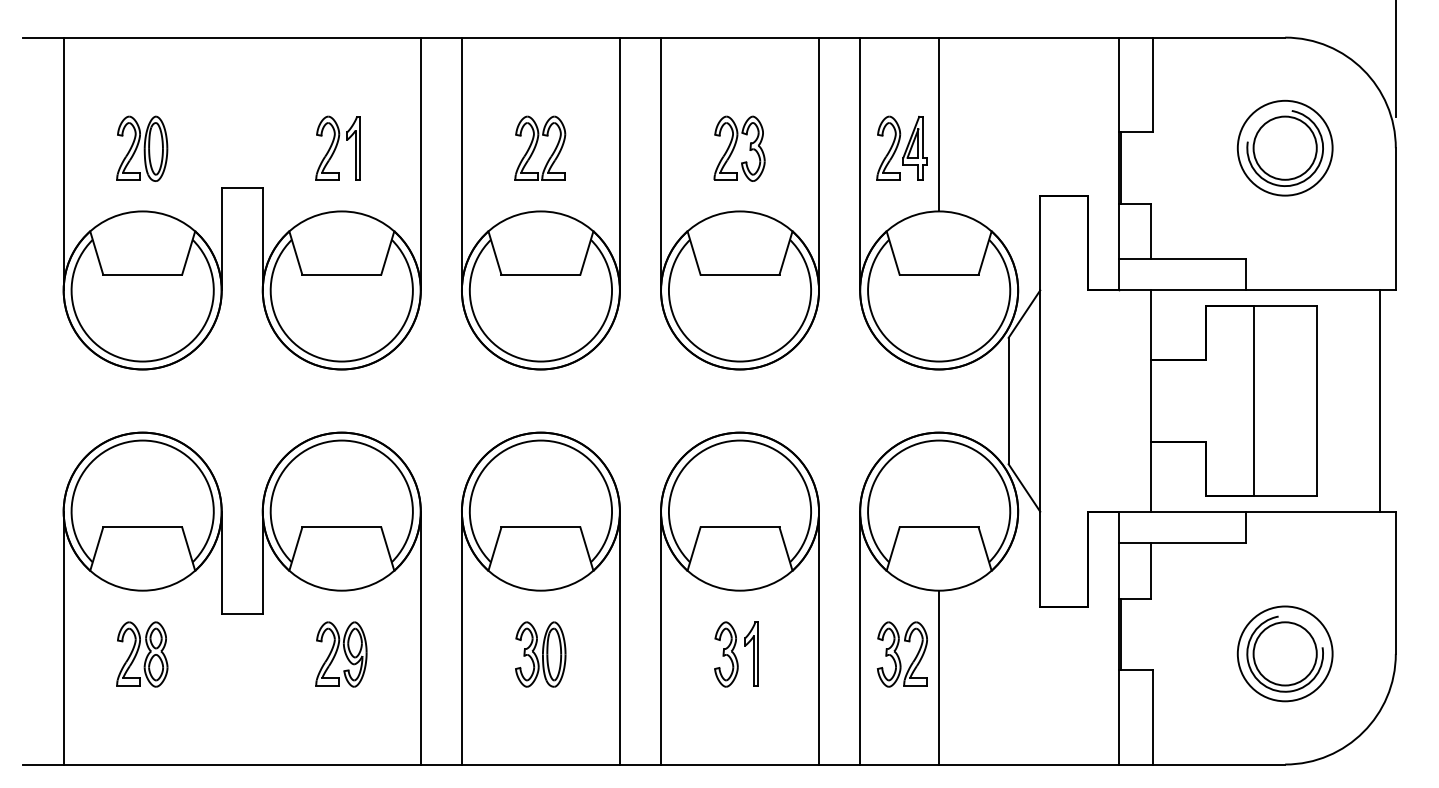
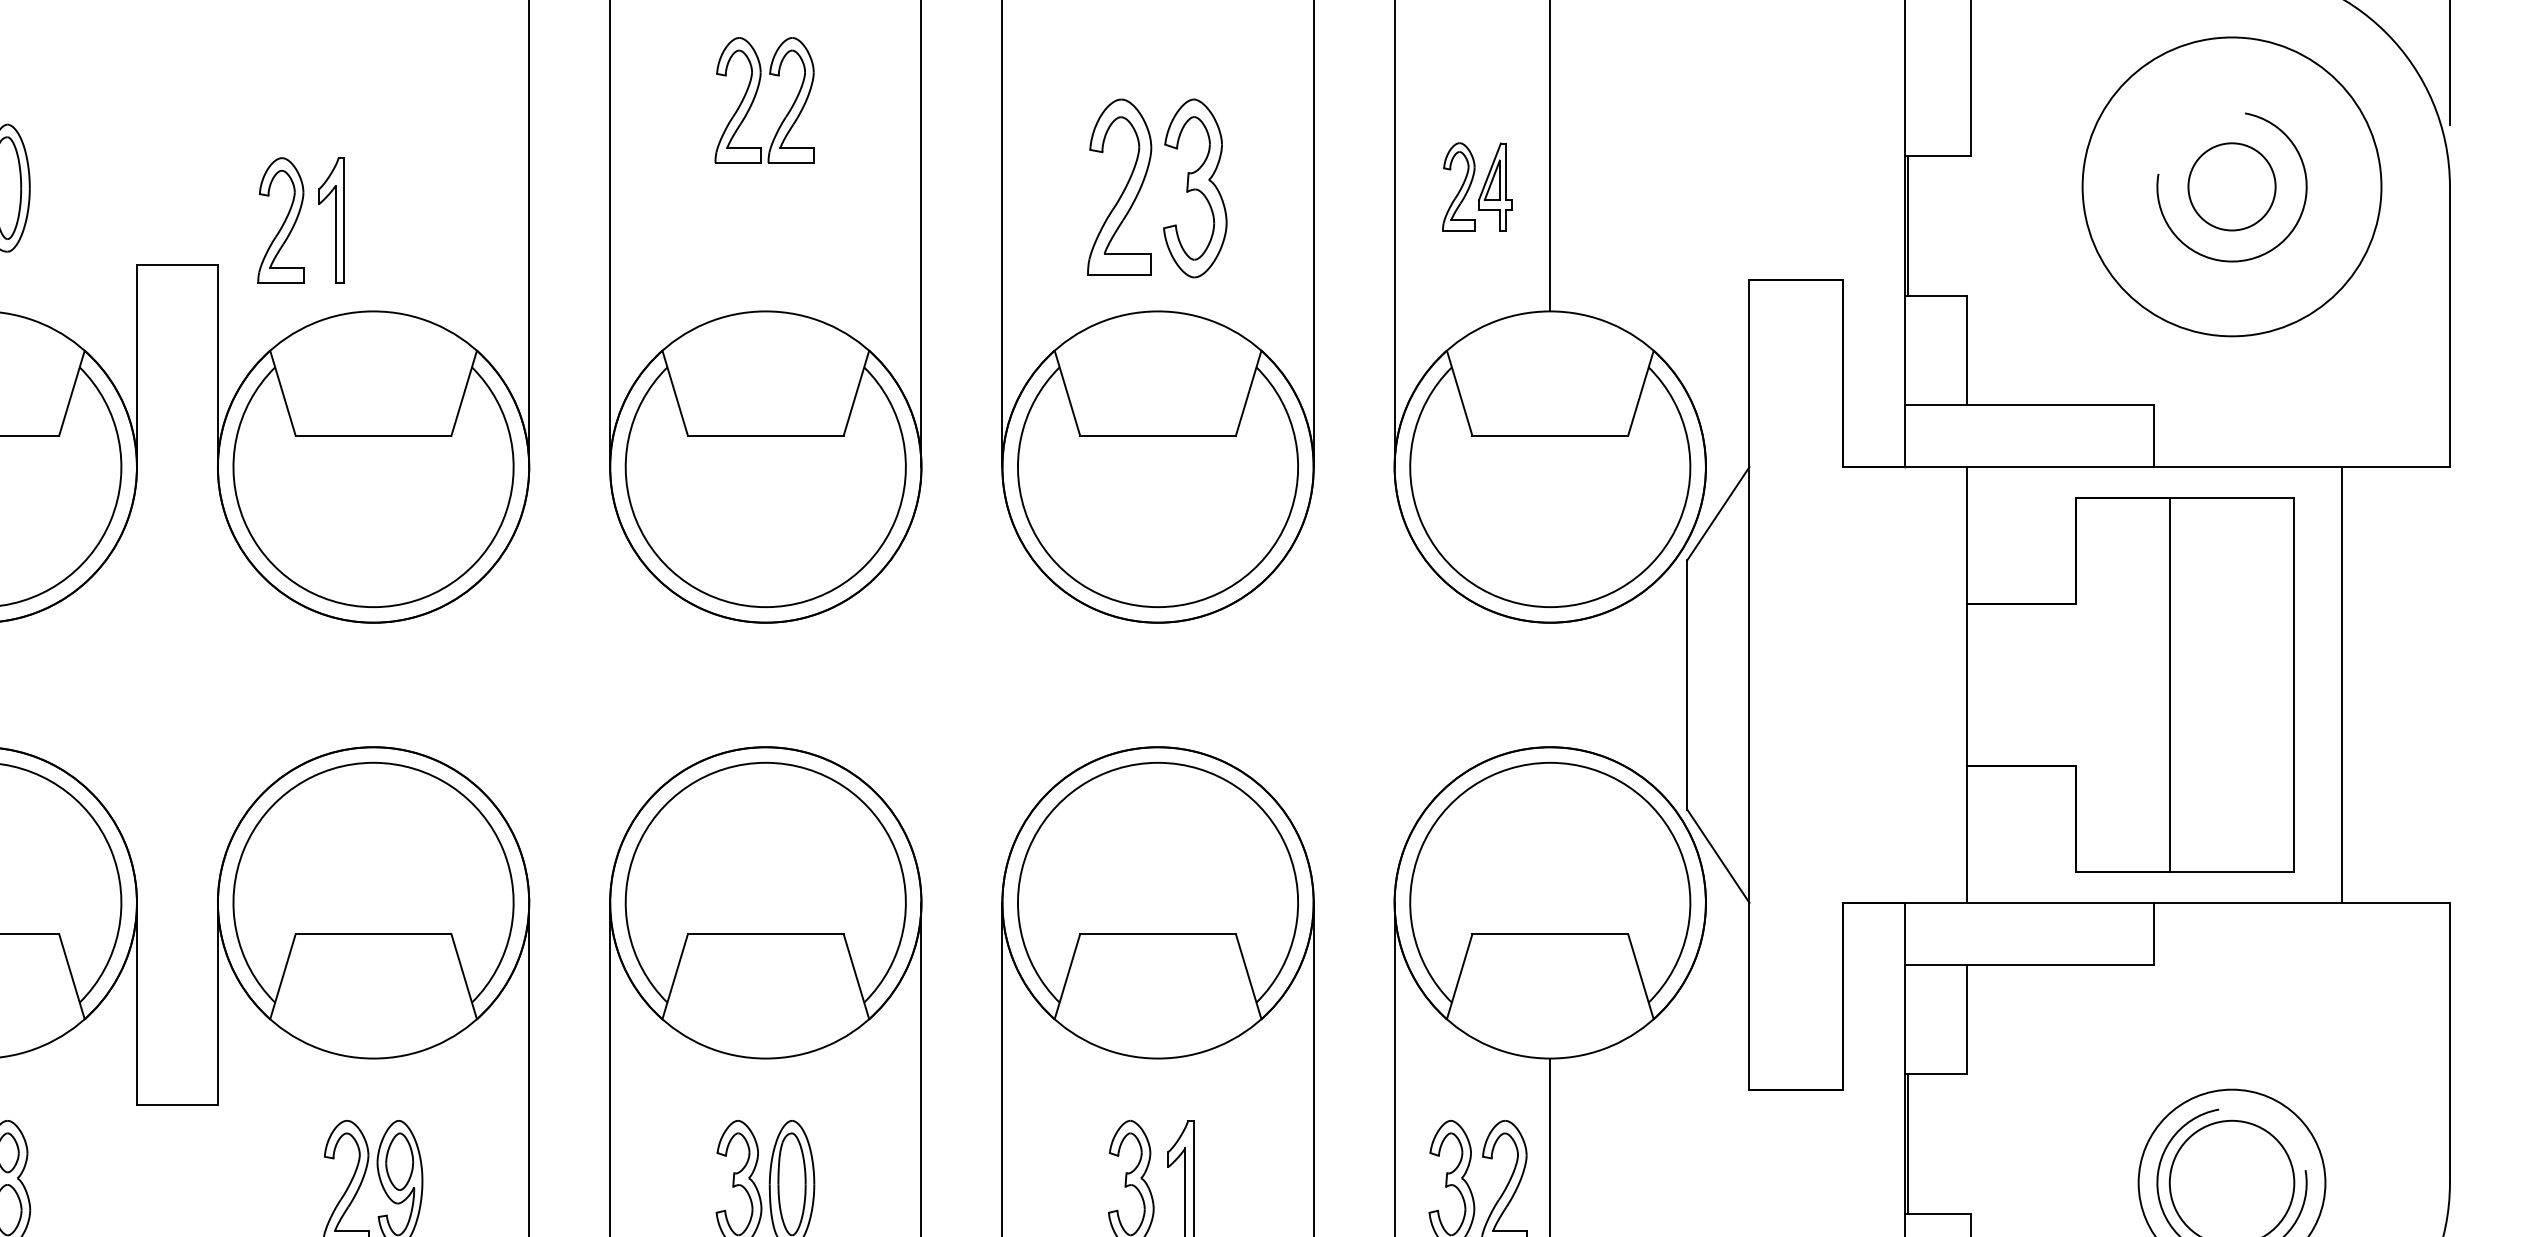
part: (337, 147) -> (300, 218), moved
part: (540, 147) -> (764, 98), moved
part: (901, 147) -> (1476, 185), size x0.7
circle: (1284, 147) -> (2230, 185), size x0.7
circle: (1284, 147) -> (2230, 185), size x1.6
part: (739, 148) -> (1156, 187), size x1.4
line: (1380, 400) -> (2342, 683), moved

